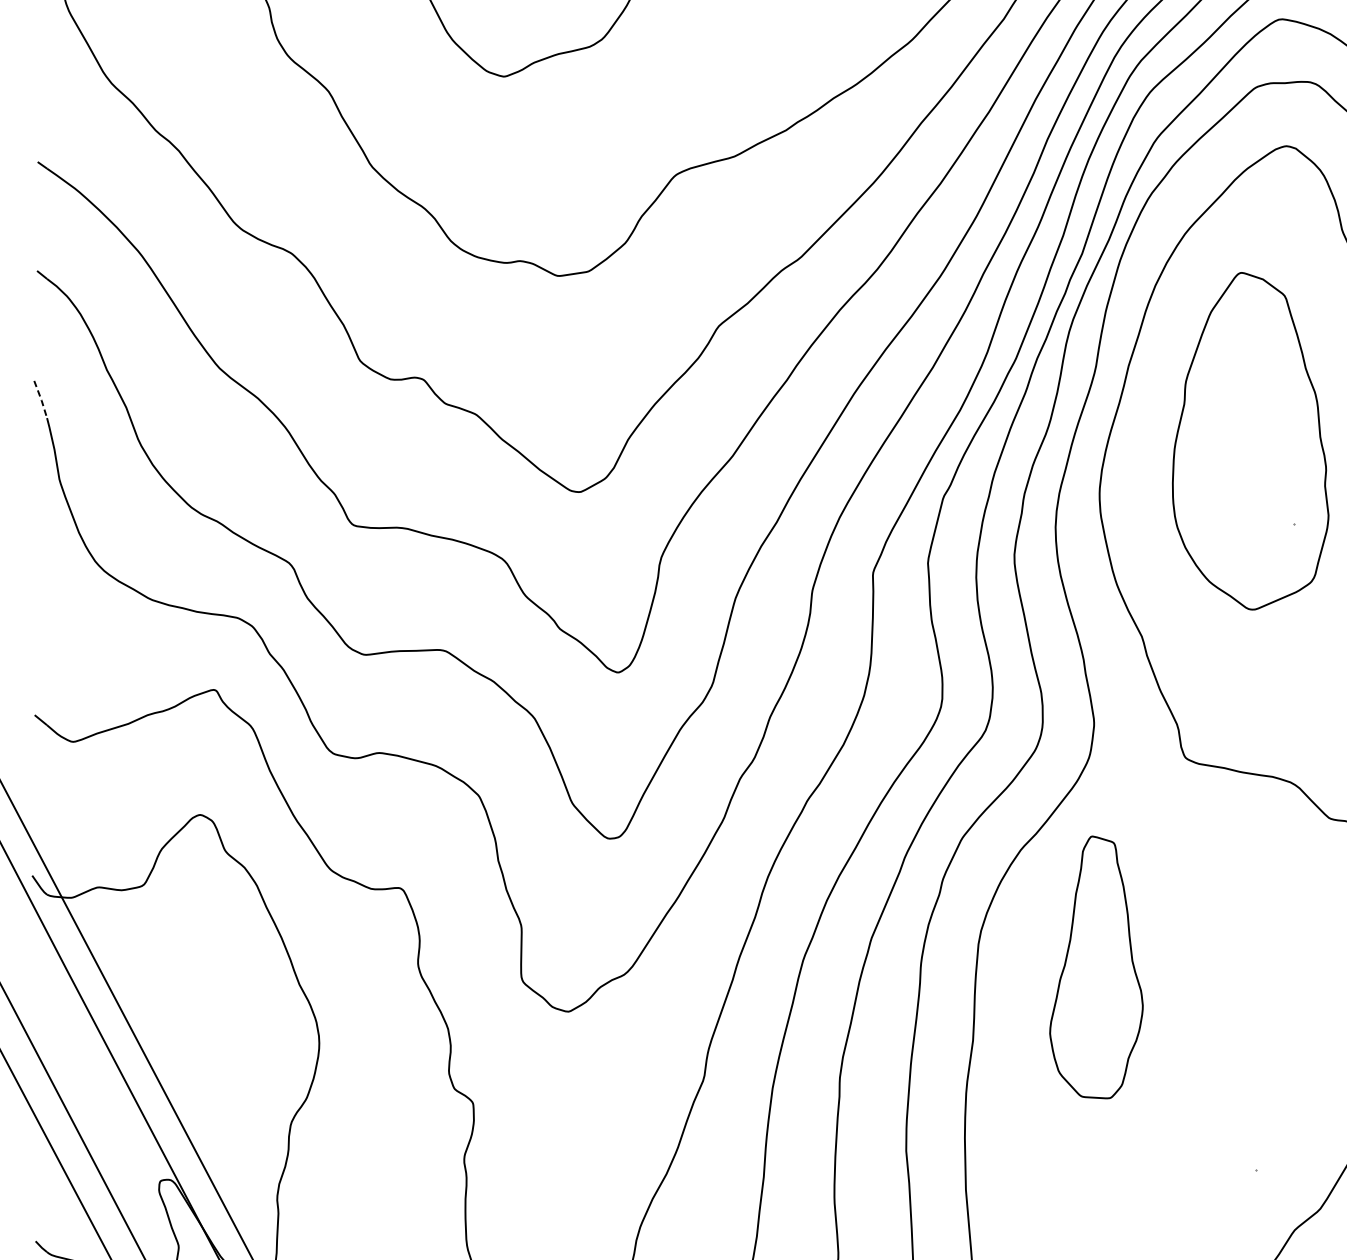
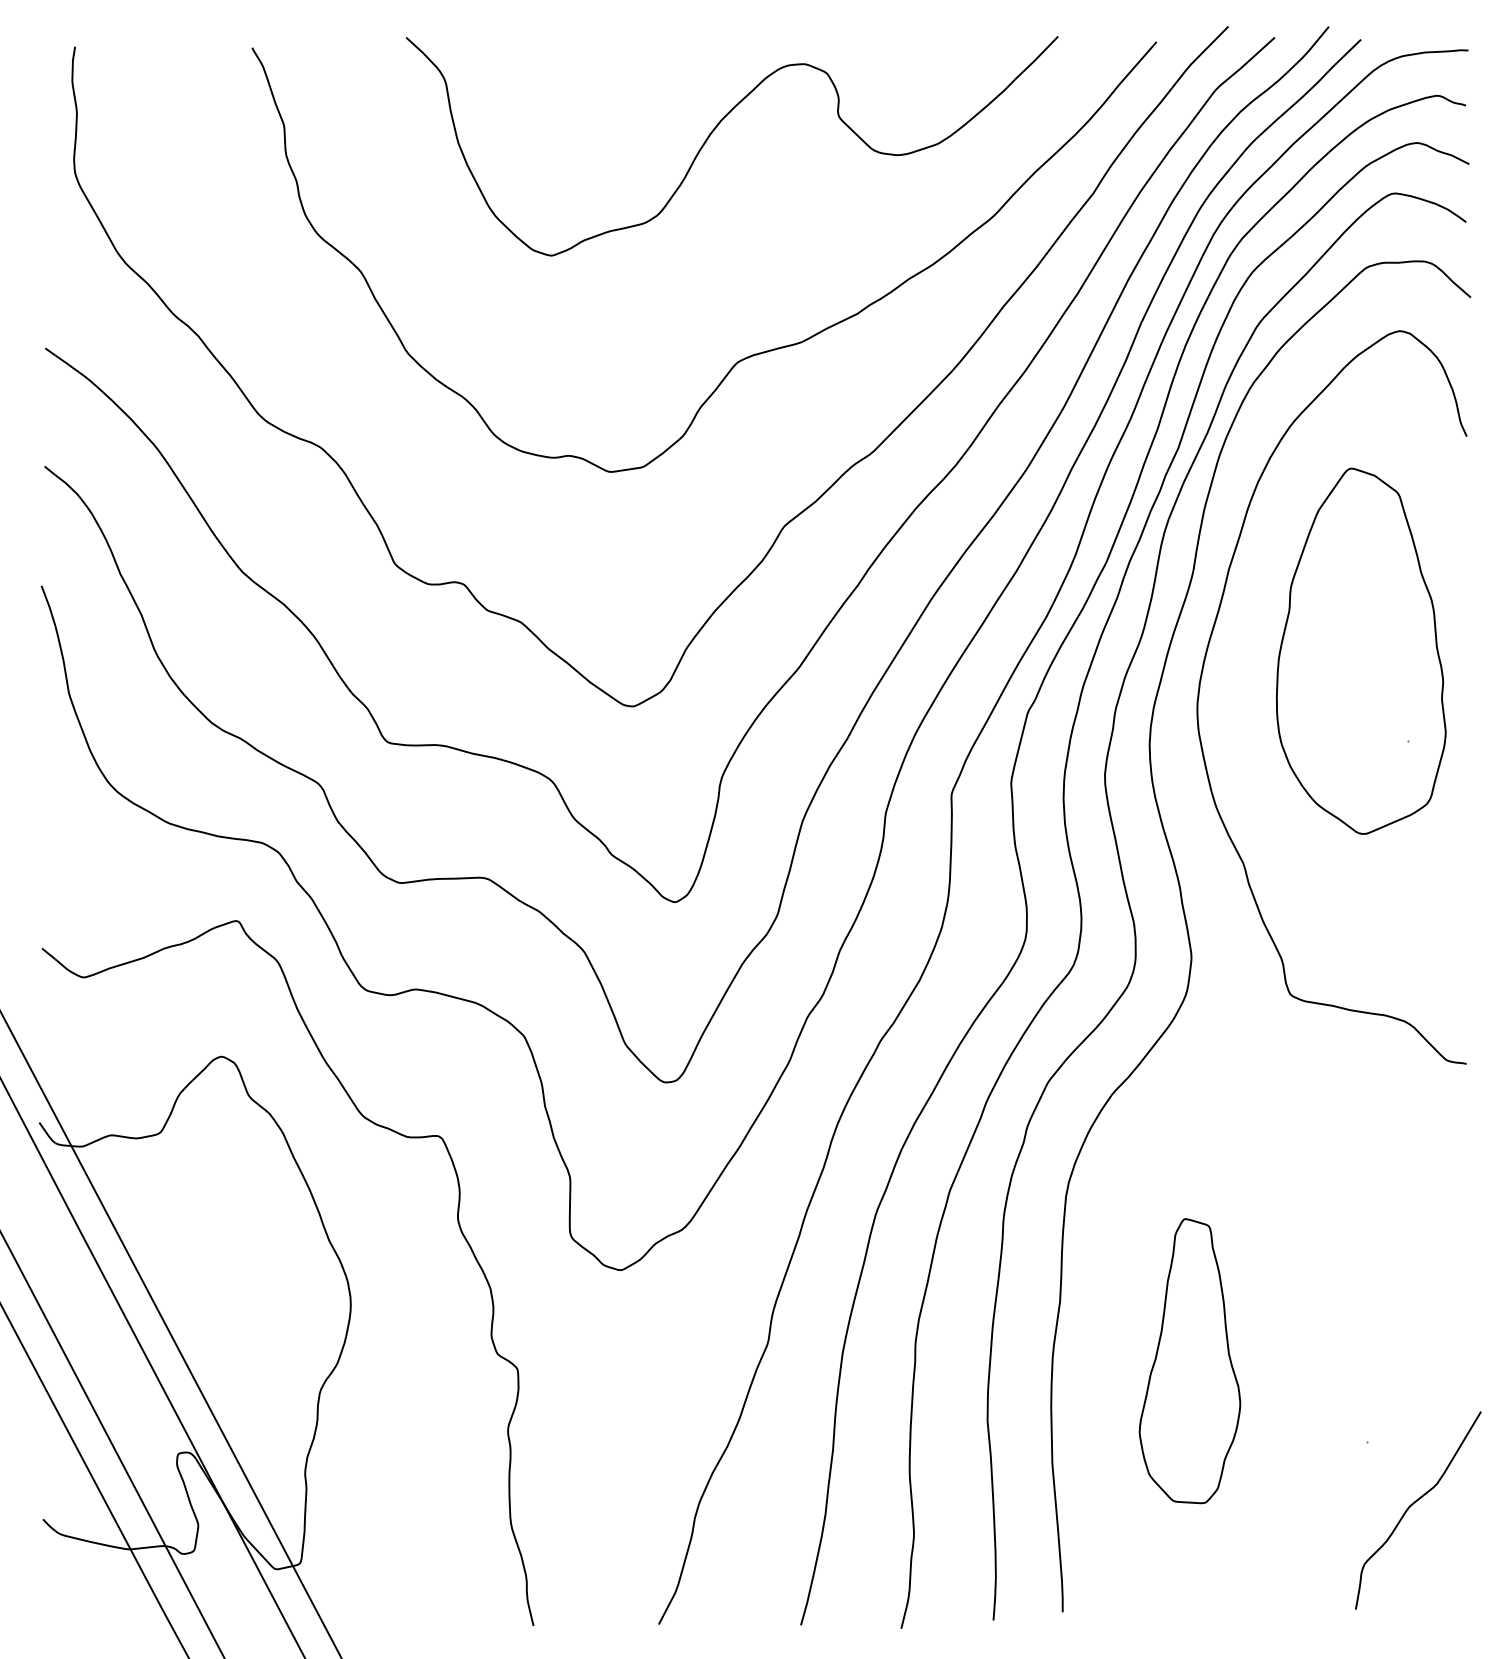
line: (41, 399) -> (49, 606), dashed -> solid
part: (1096, 967) -> (1189, 1361), moved

